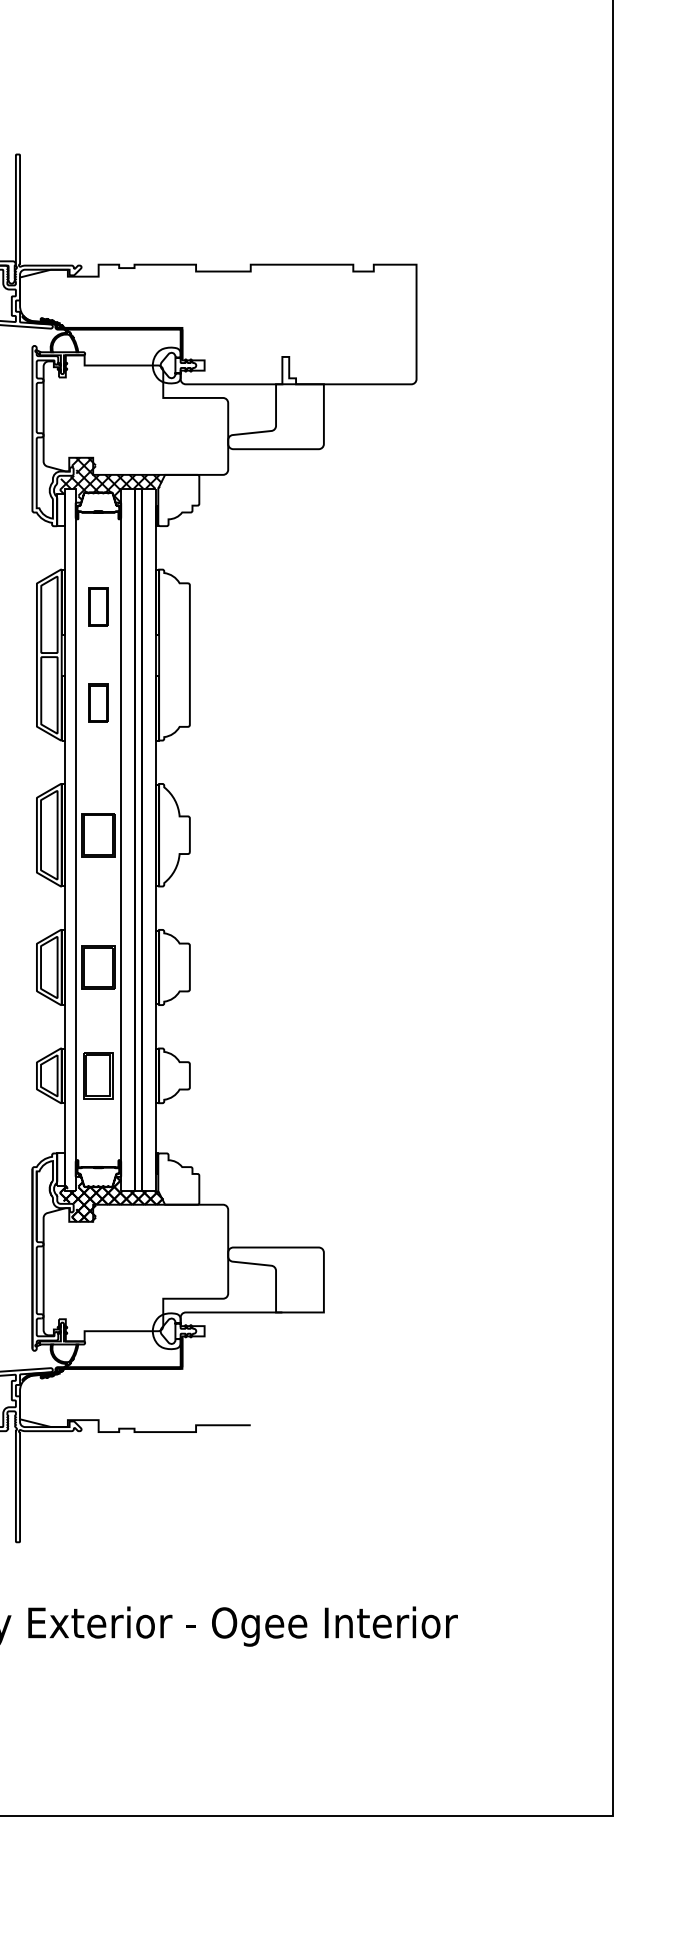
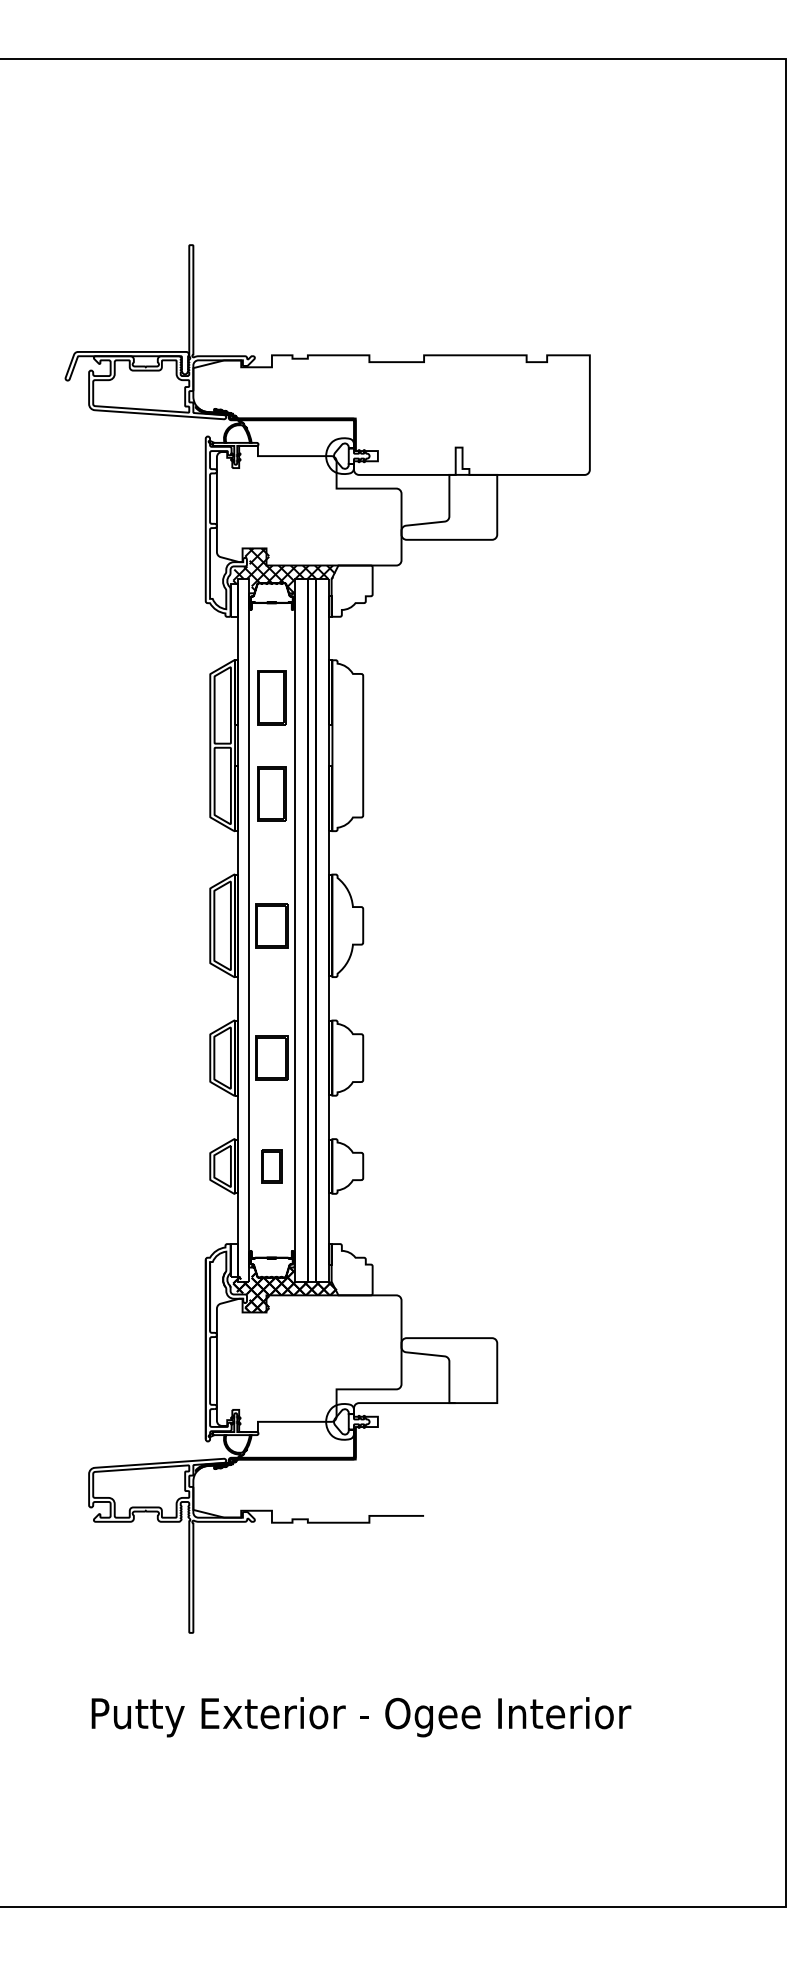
part: (98, 606) -> (271, 697), size x1.43
part: (98, 702) -> (271, 793), size x1.43
part: (98, 1075) -> (271, 1166), size x0.71

